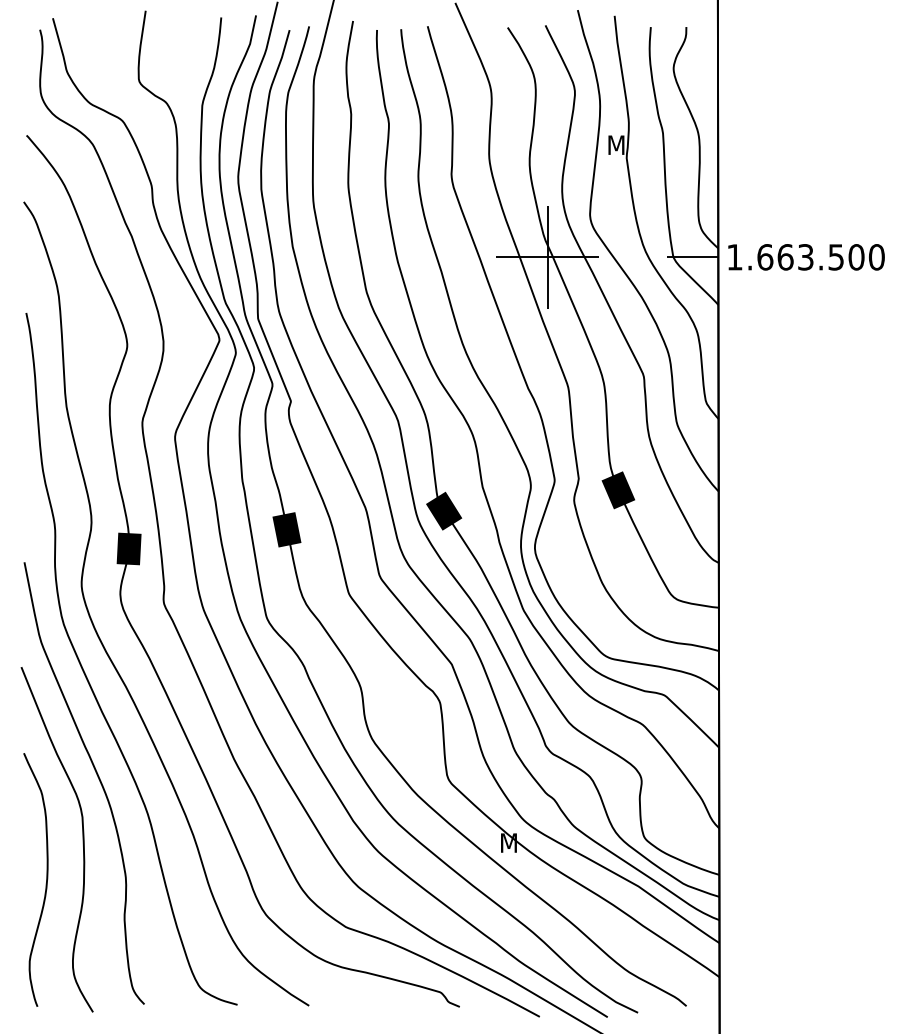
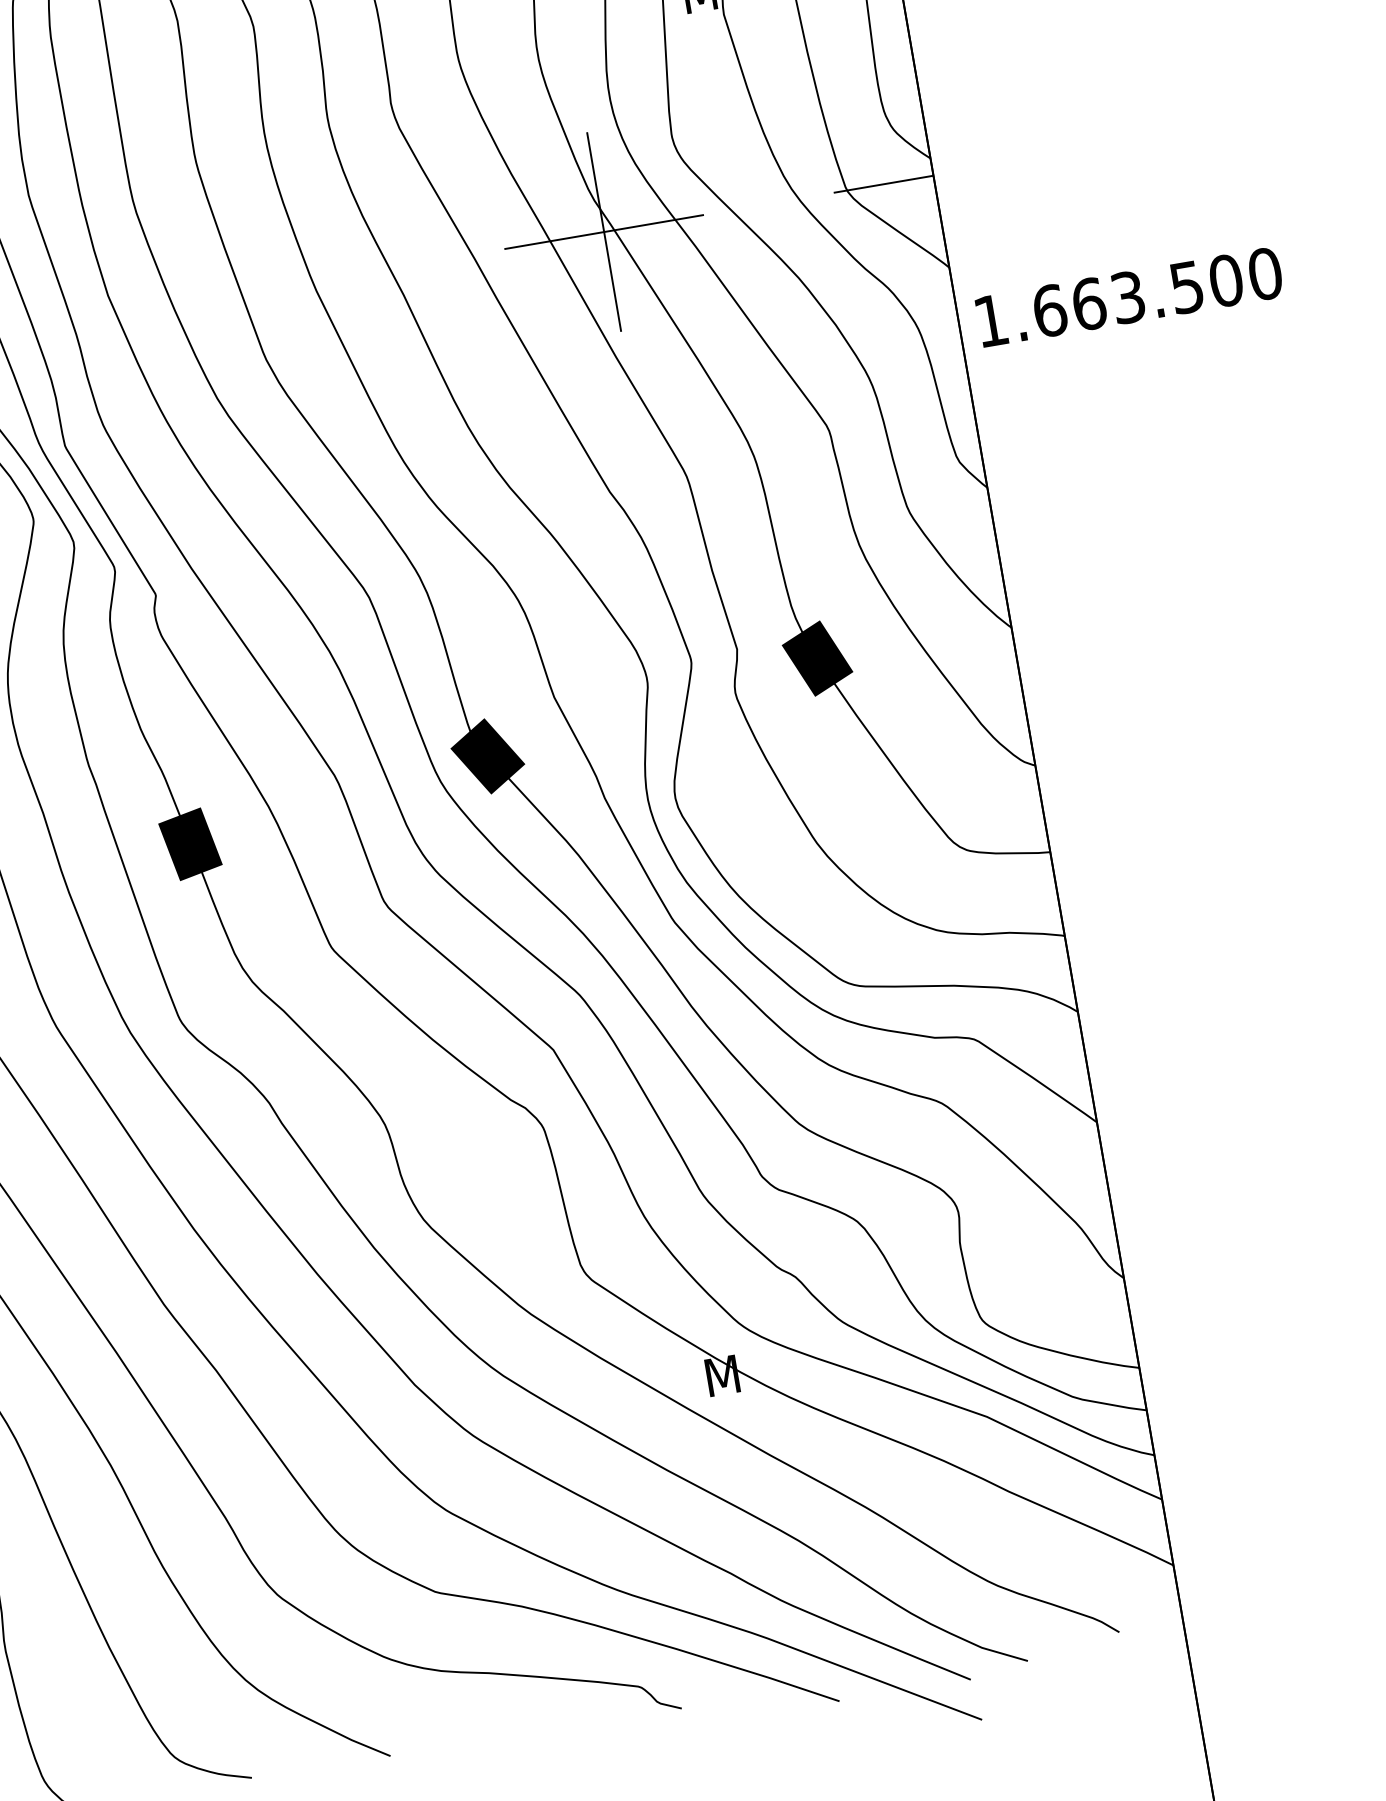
text: (806, 257) -> (1129, 297), moved

